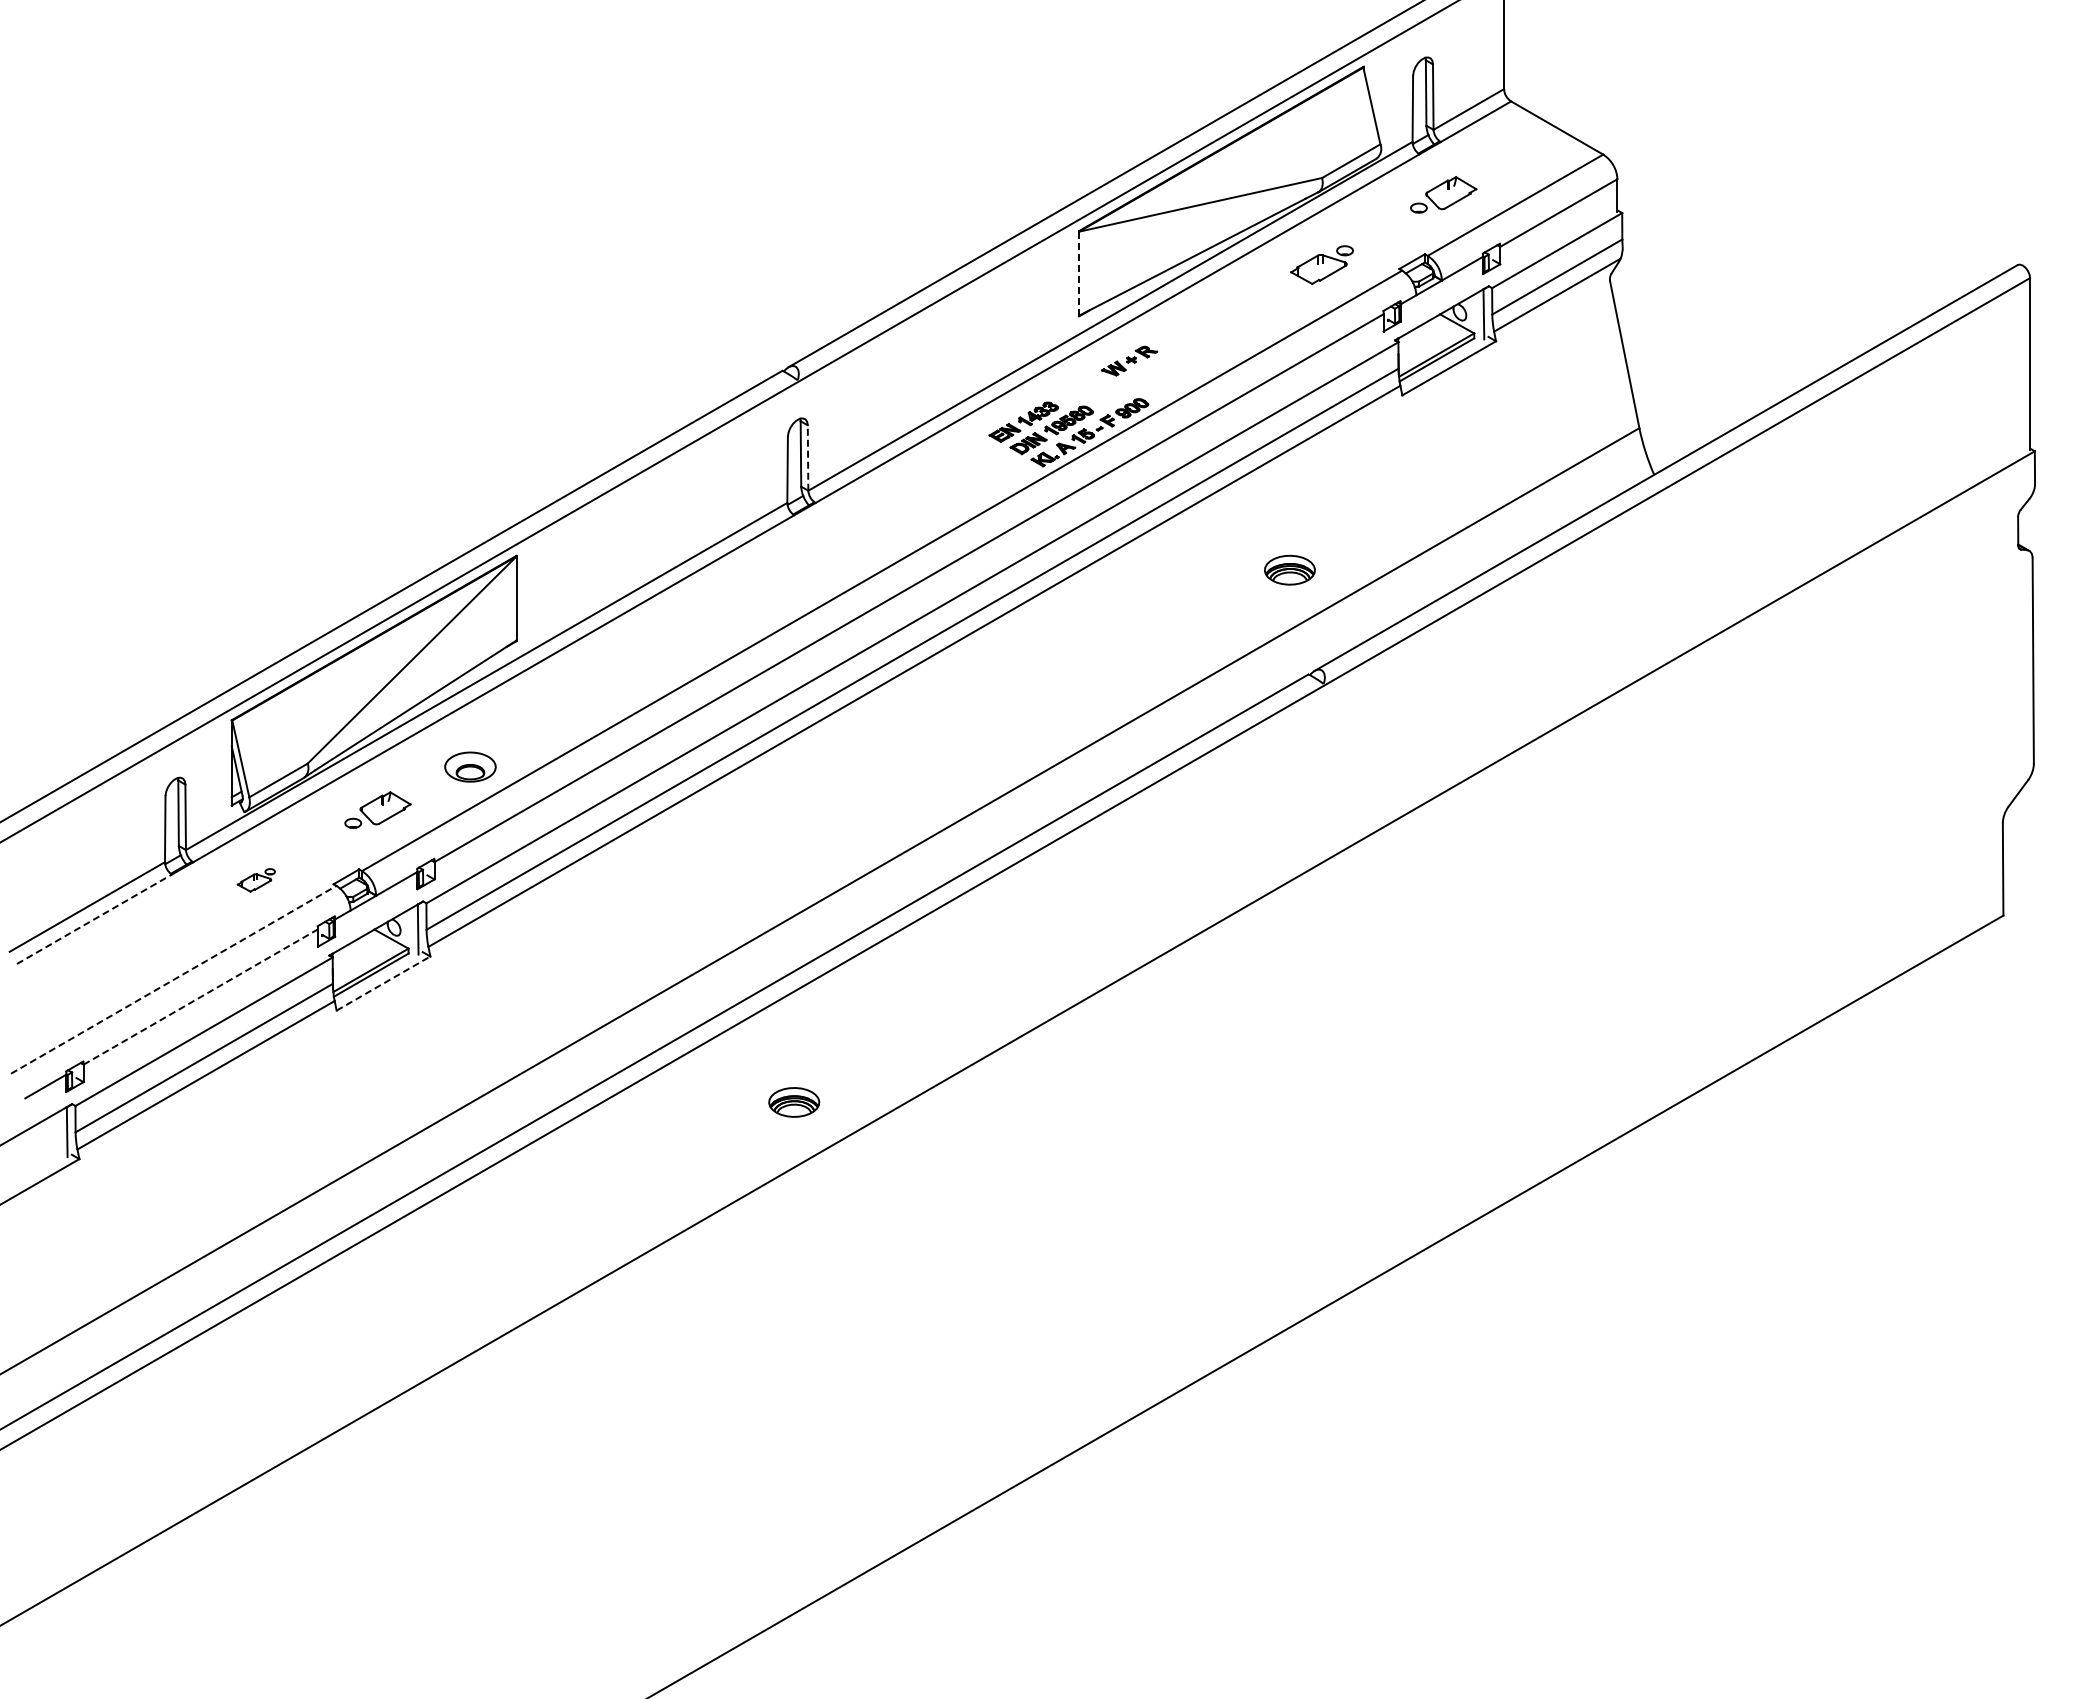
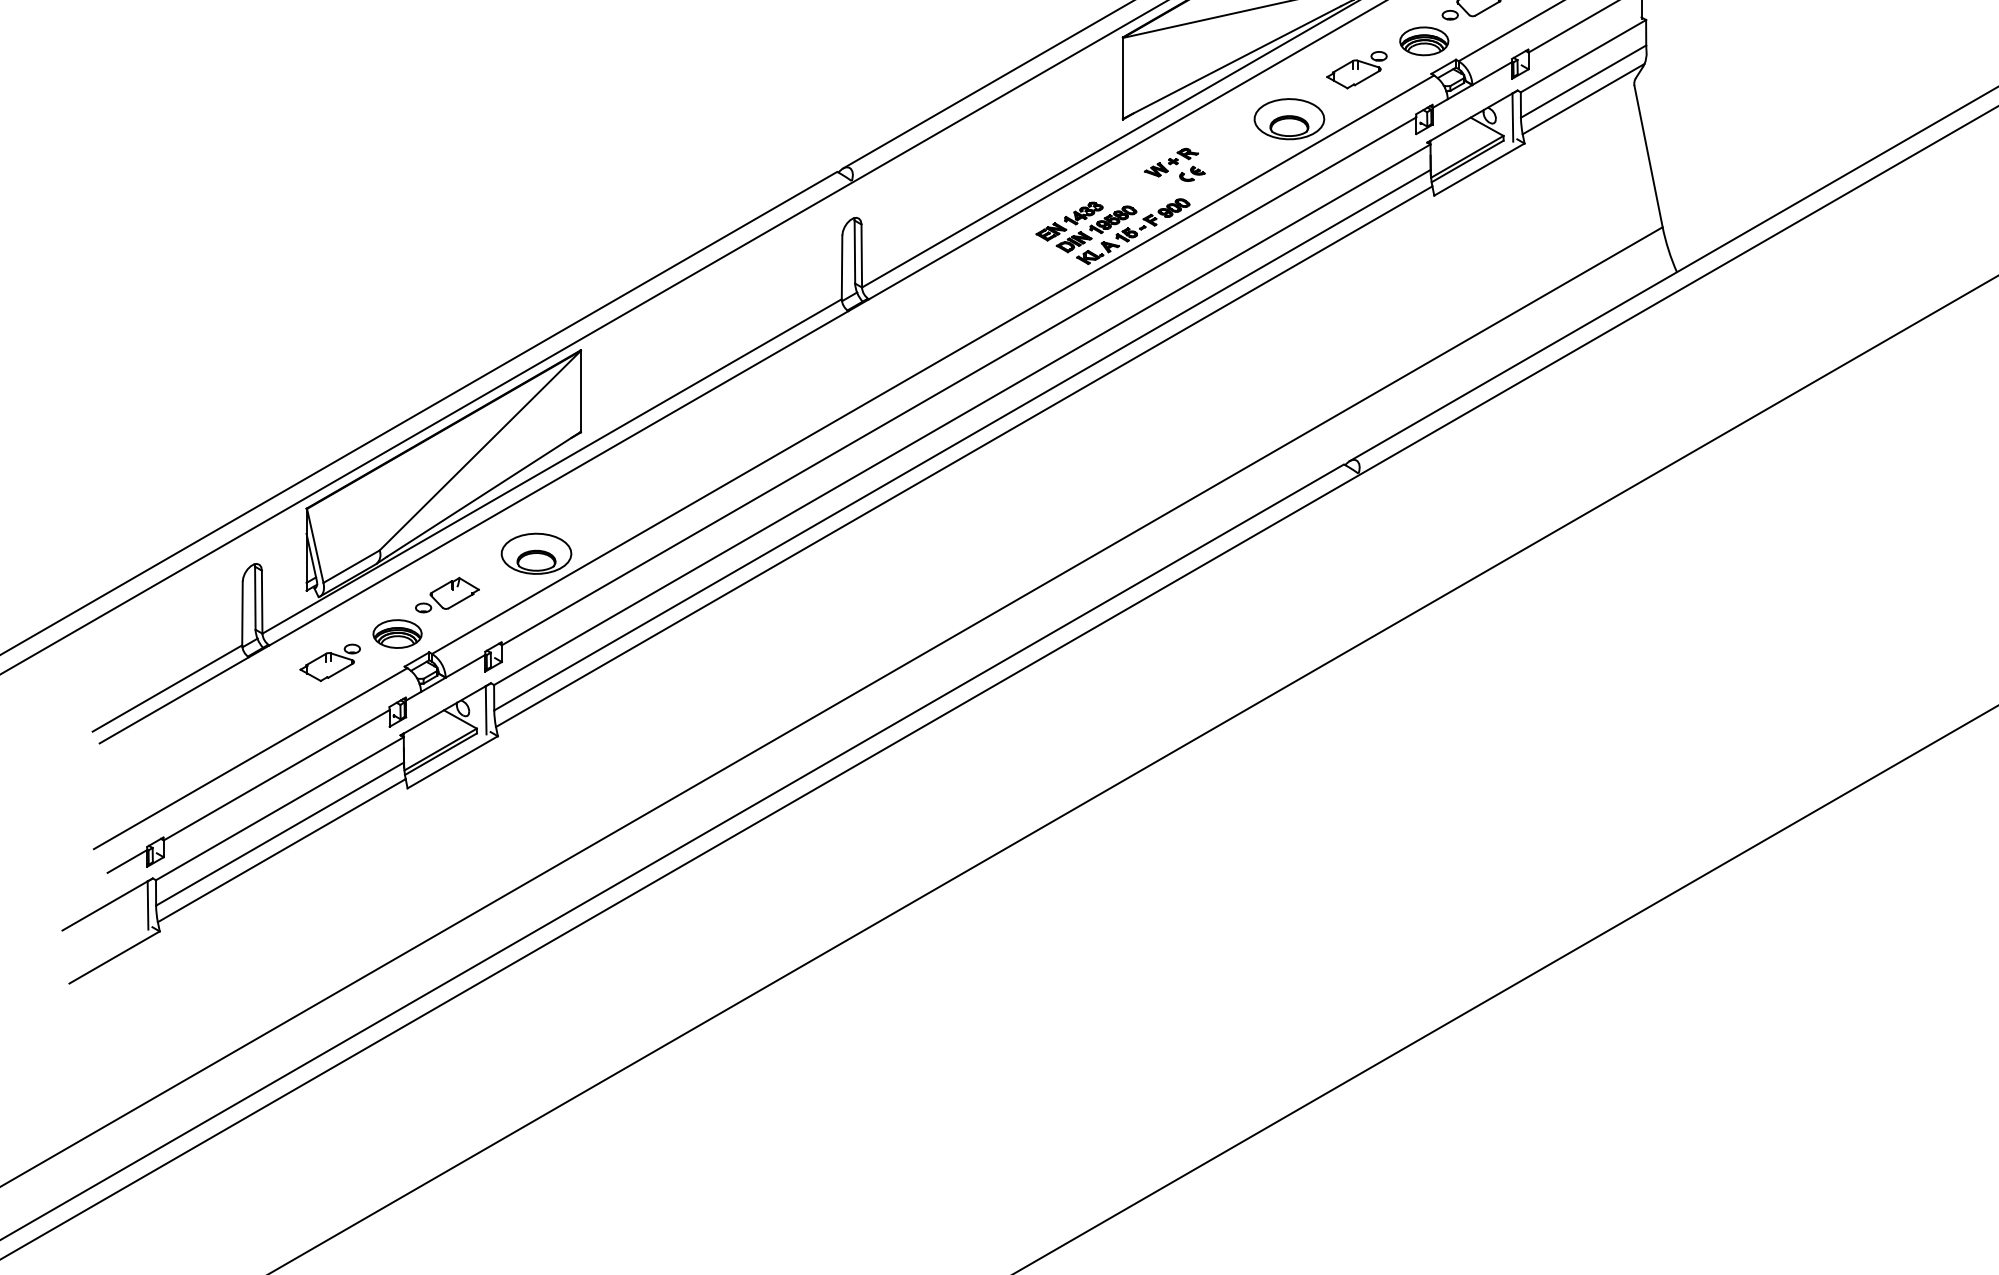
line: (1079, 273) -> (1123, 78), dashed -> solid
part: (1252, 315) -> (1289, 118), added
part: (1151, 372) -> (1192, 173), added
line: (808, 458) -> (862, 256), dashed -> solid
part: (1289, 569) -> (1423, 40), moved
part: (470, 766) -> (536, 553), size x1.43
part: (256, 880) -> (330, 663), size x1.67
line: (94, 919) -> (174, 700), dashed -> solid
line: (173, 979) -> (250, 758), dashed -> solid
line: (383, 983) -> (452, 762), dashed -> solid
line: (201, 996) -> (277, 774), dashed -> solid
part: (794, 1102) -> (397, 634), moved

